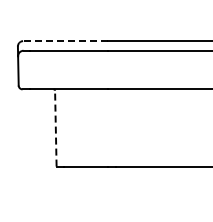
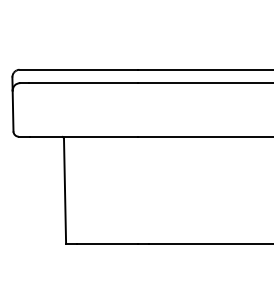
line: (65, 41) -> (78, 70), dashed -> solid
line: (55, 128) -> (64, 191), dashed -> solid

